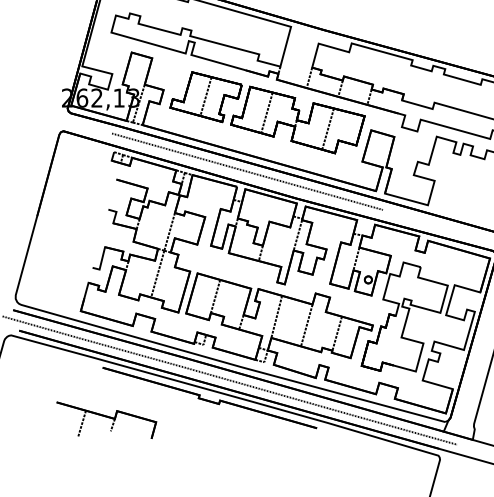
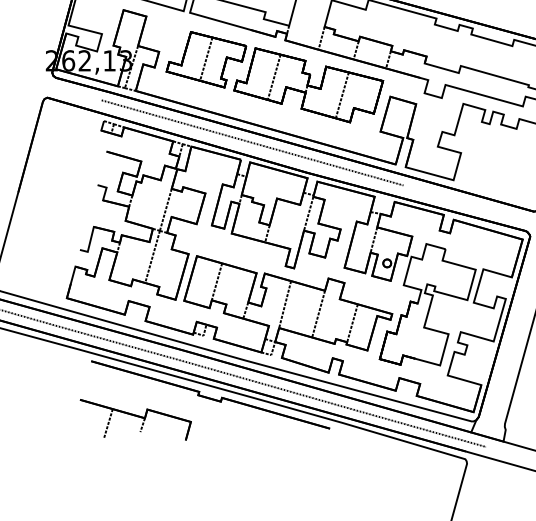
part: (106, 419) -> (135, 418), moved

